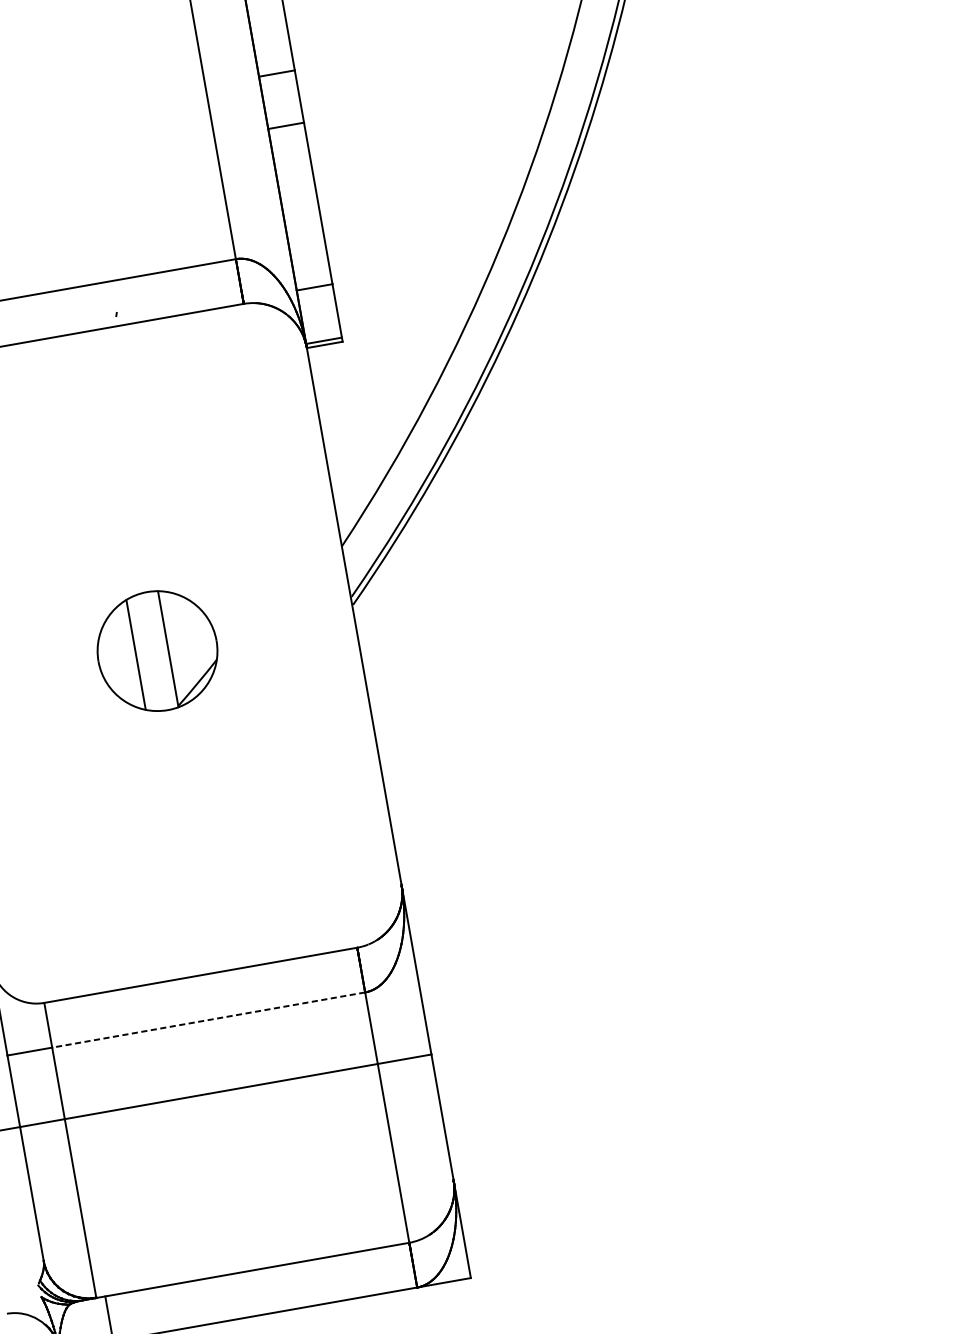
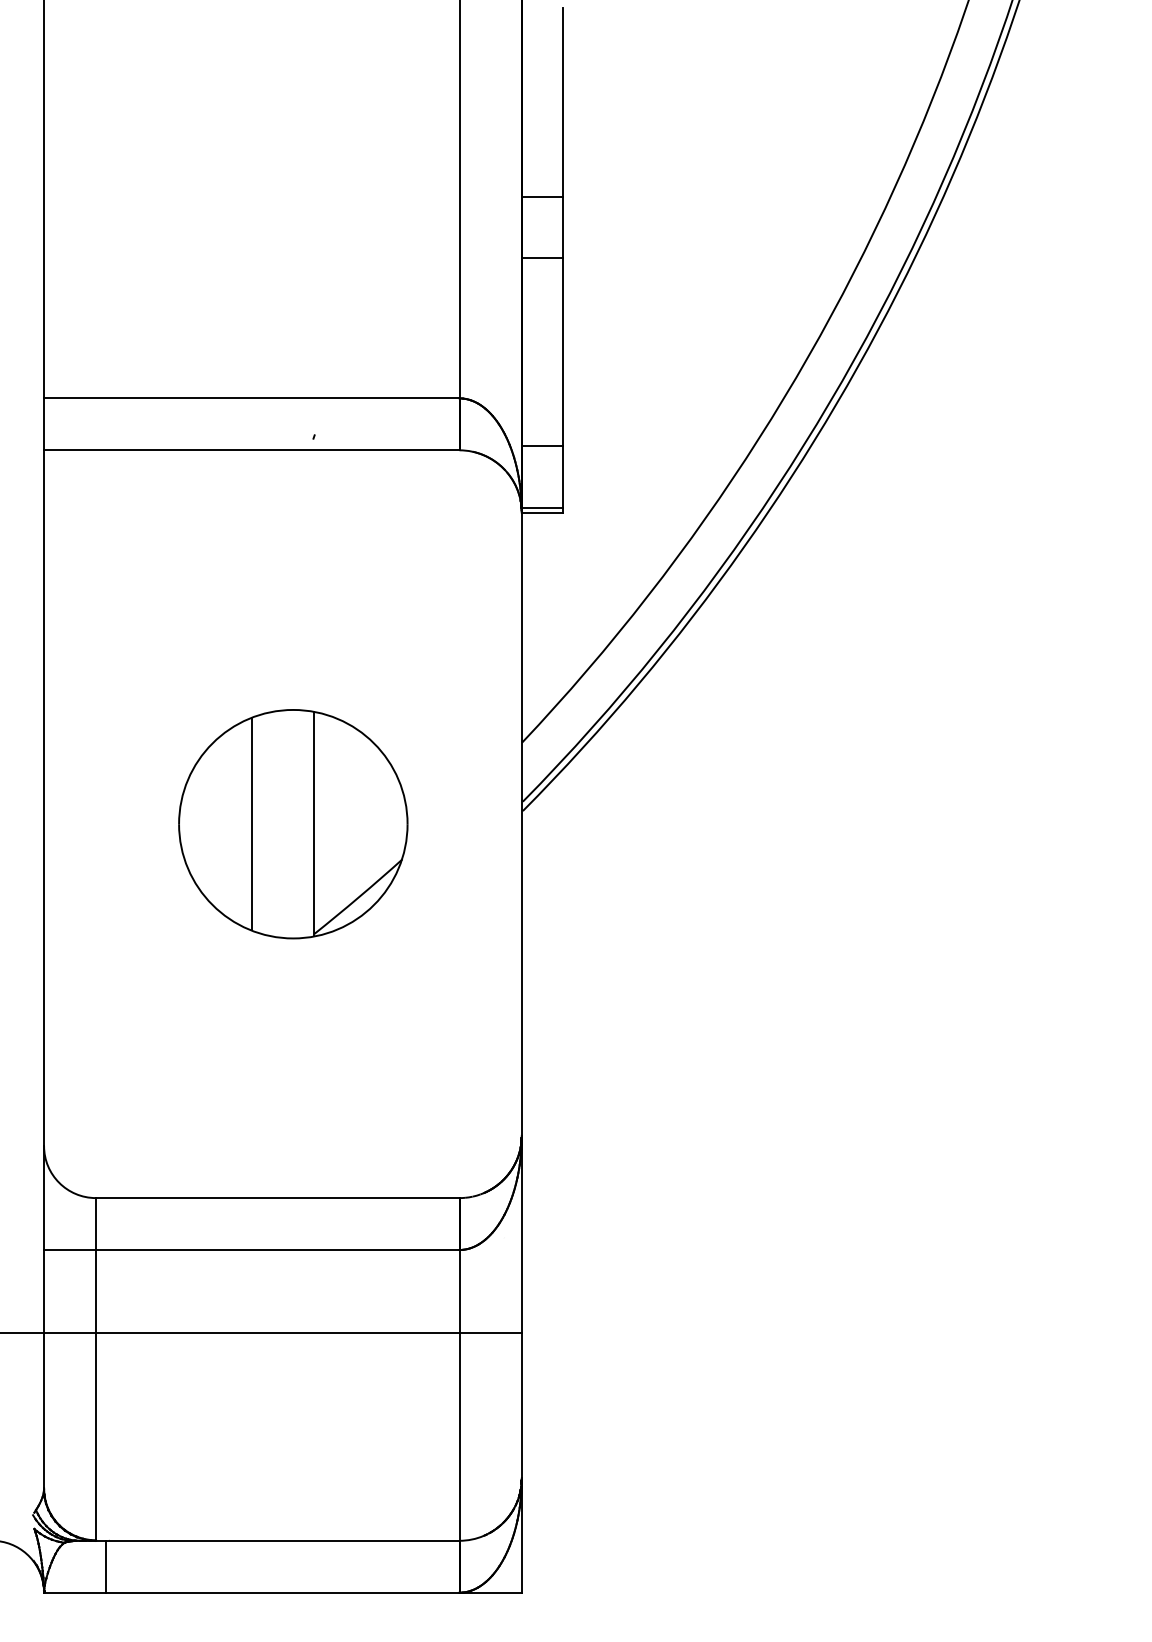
part: (157, 651) -> (293, 824), size x1.67
line: (208, 1020) -> (277, 1250), dashed -> solid

